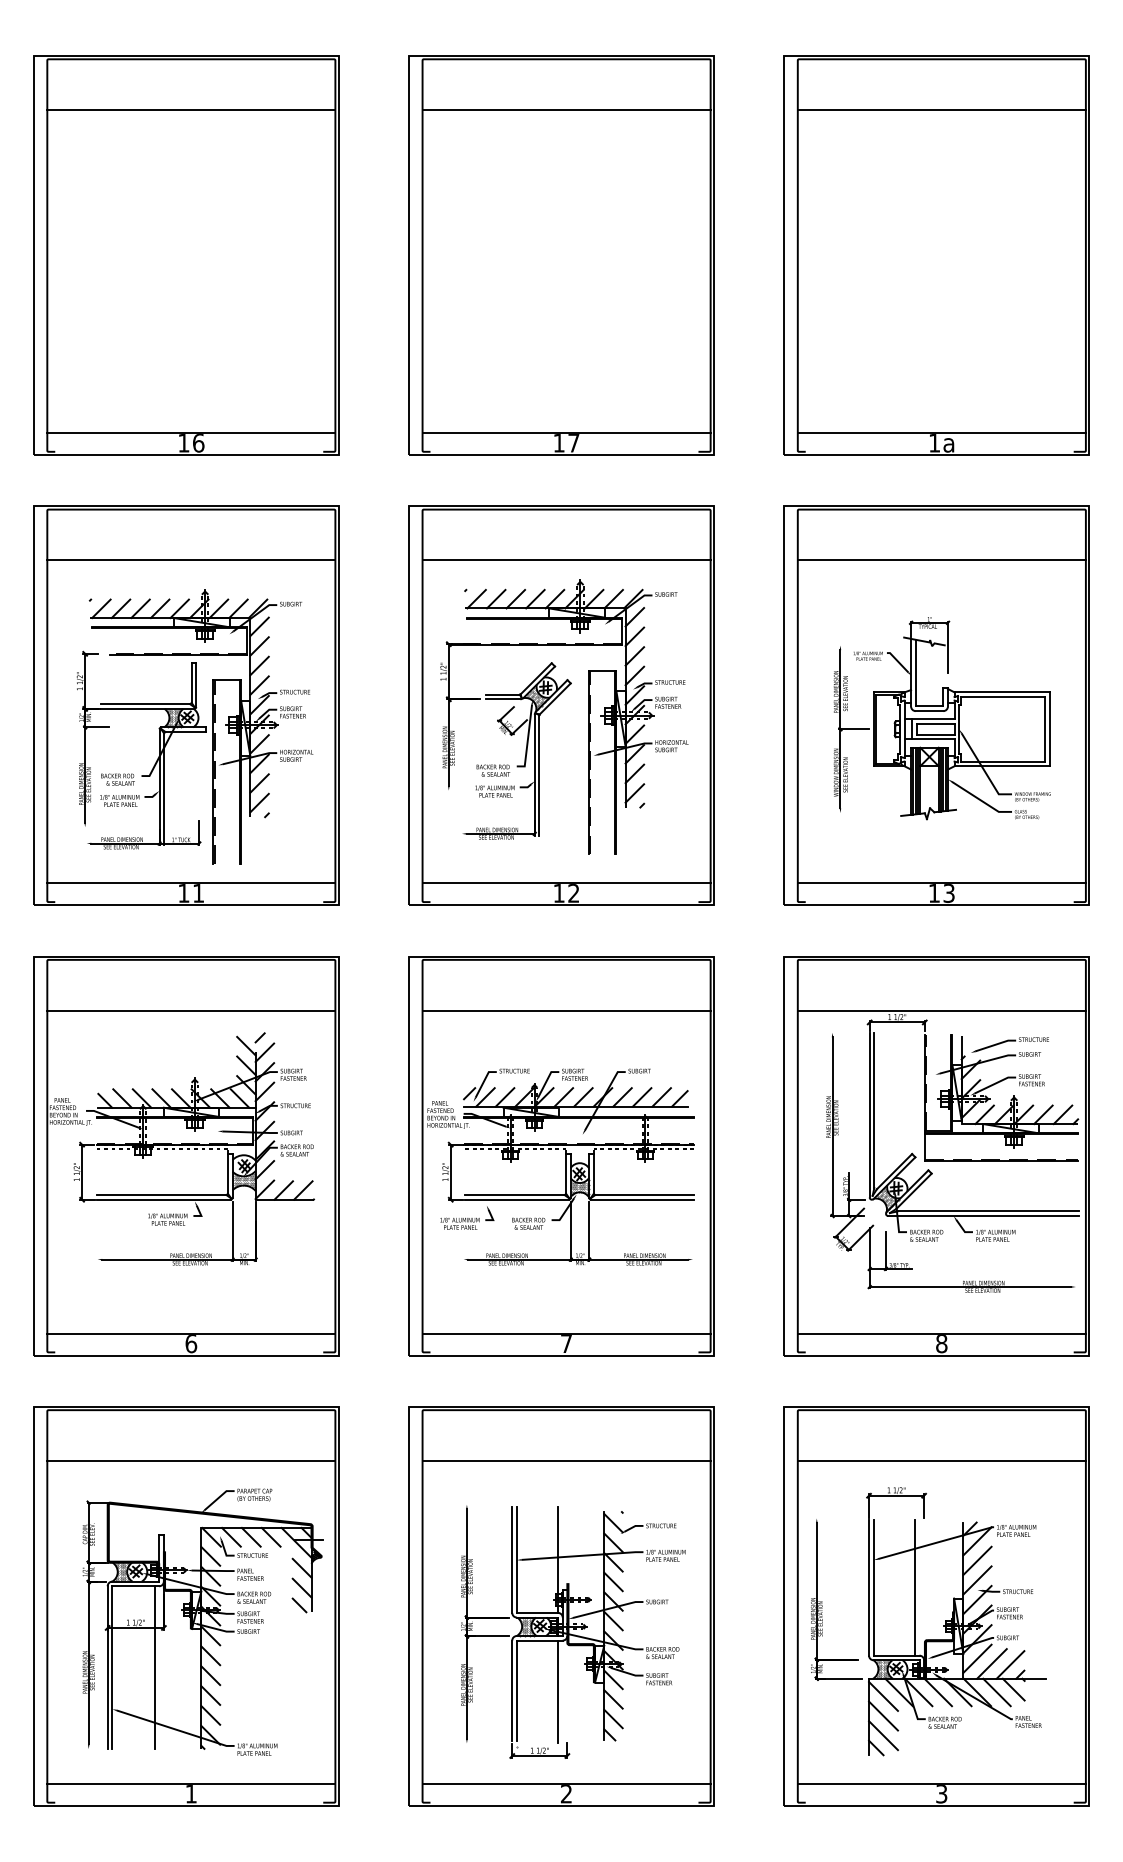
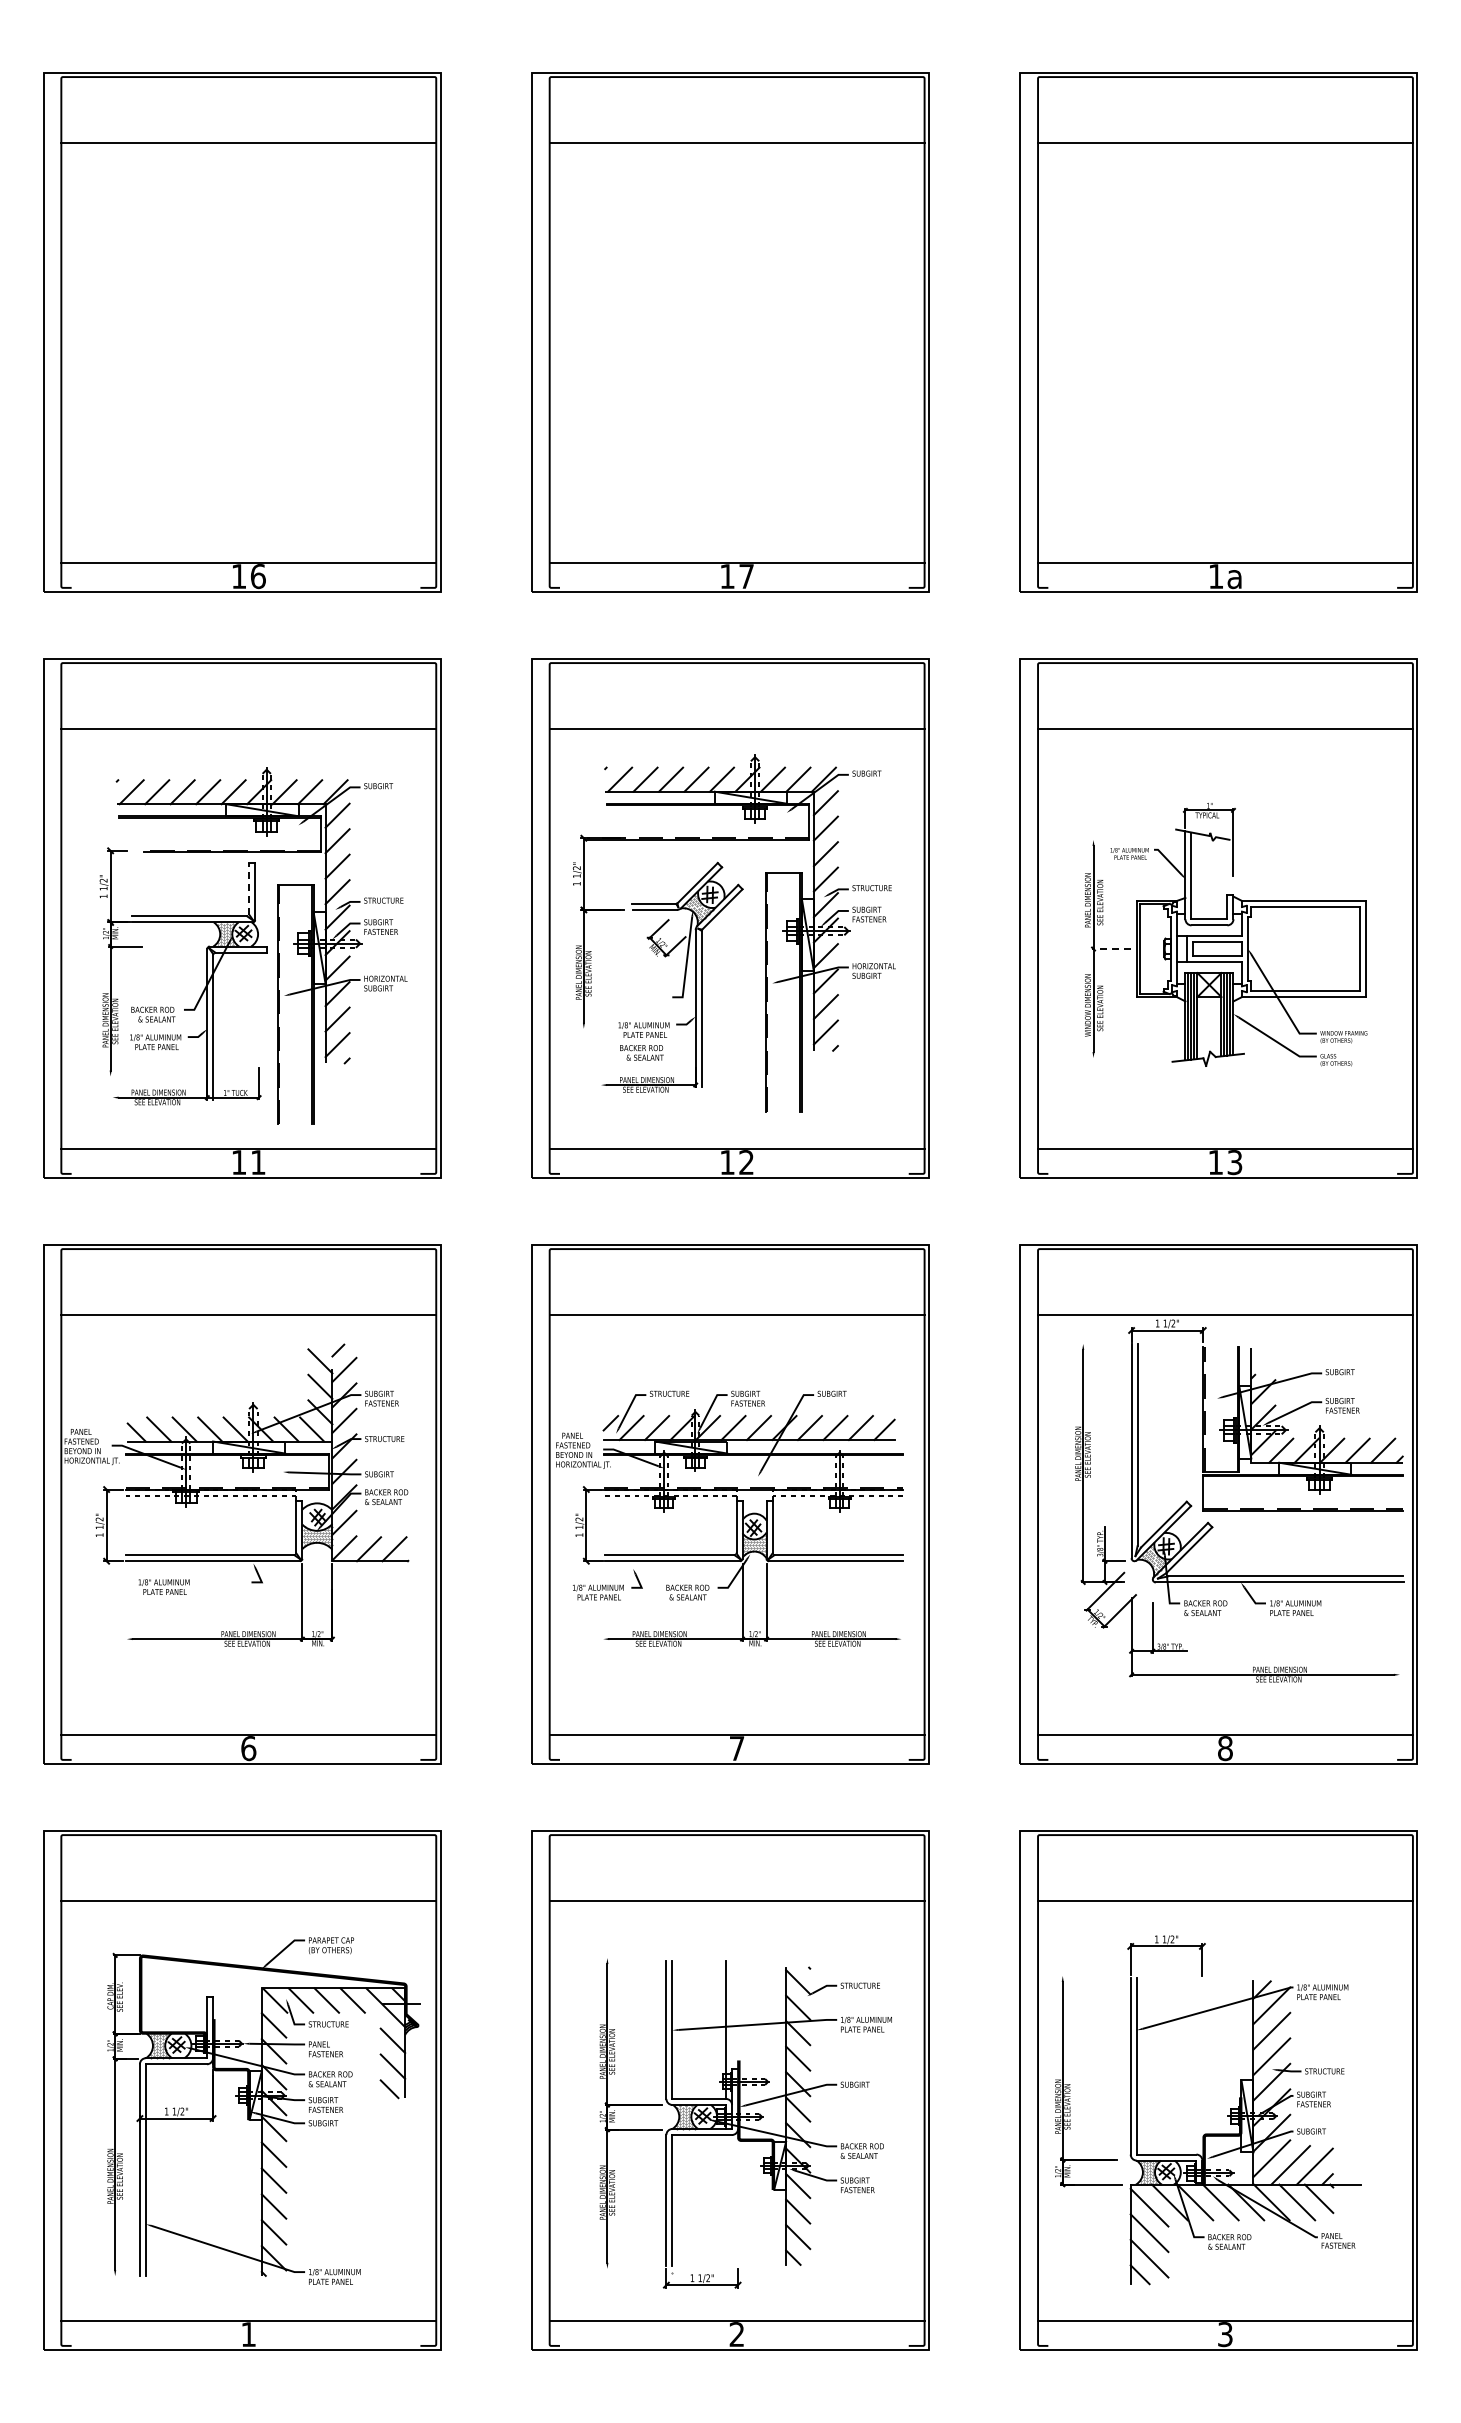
line: (191, 682) -> (249, 888), solid -> dashed
line: (853, 729) -> (1110, 949), solid -> dashed
text: (493, 770) -> (641, 1052), moved
part: (1010, 1044) -> (1314, 1359), removed
text: (167, 1219) -> (163, 1586), moved
line: (914, 1587) -> (1190, 2065), removed
line: (154, 1667) -> (200, 2169), removed
line: (558, 1690) -> (726, 2200), removed

